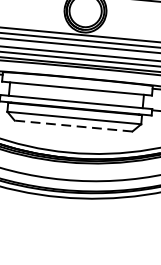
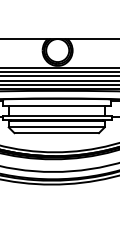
line: (73, 126) -> (56, 133), dashed -> solid

